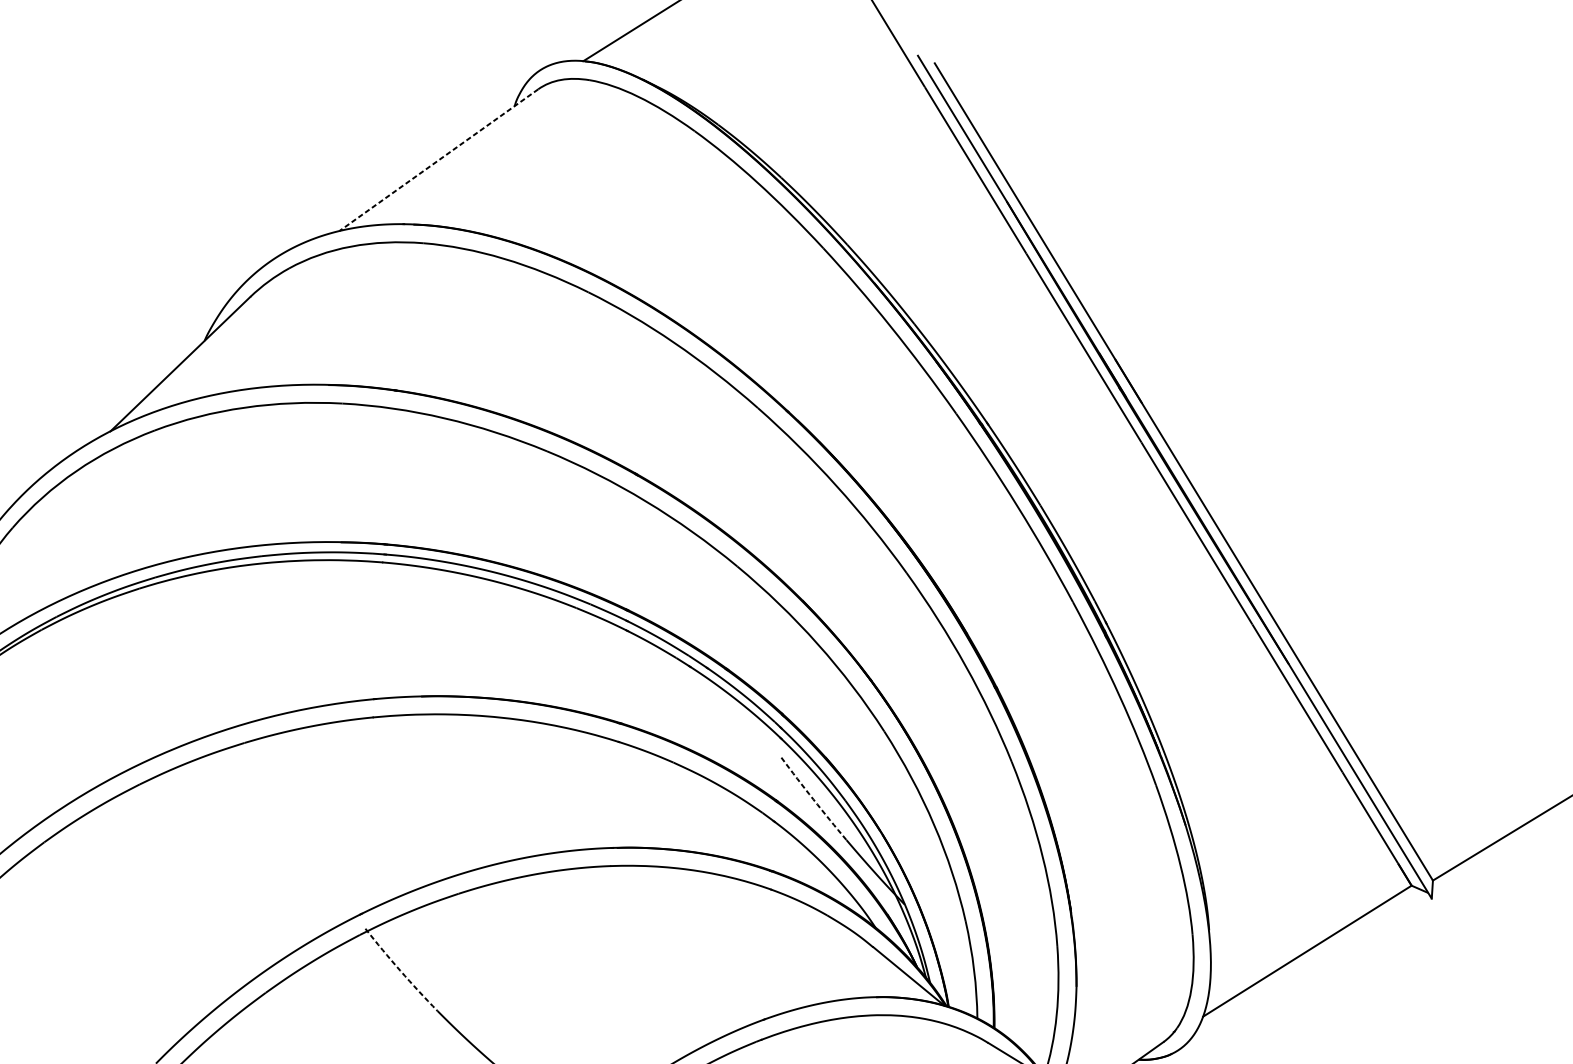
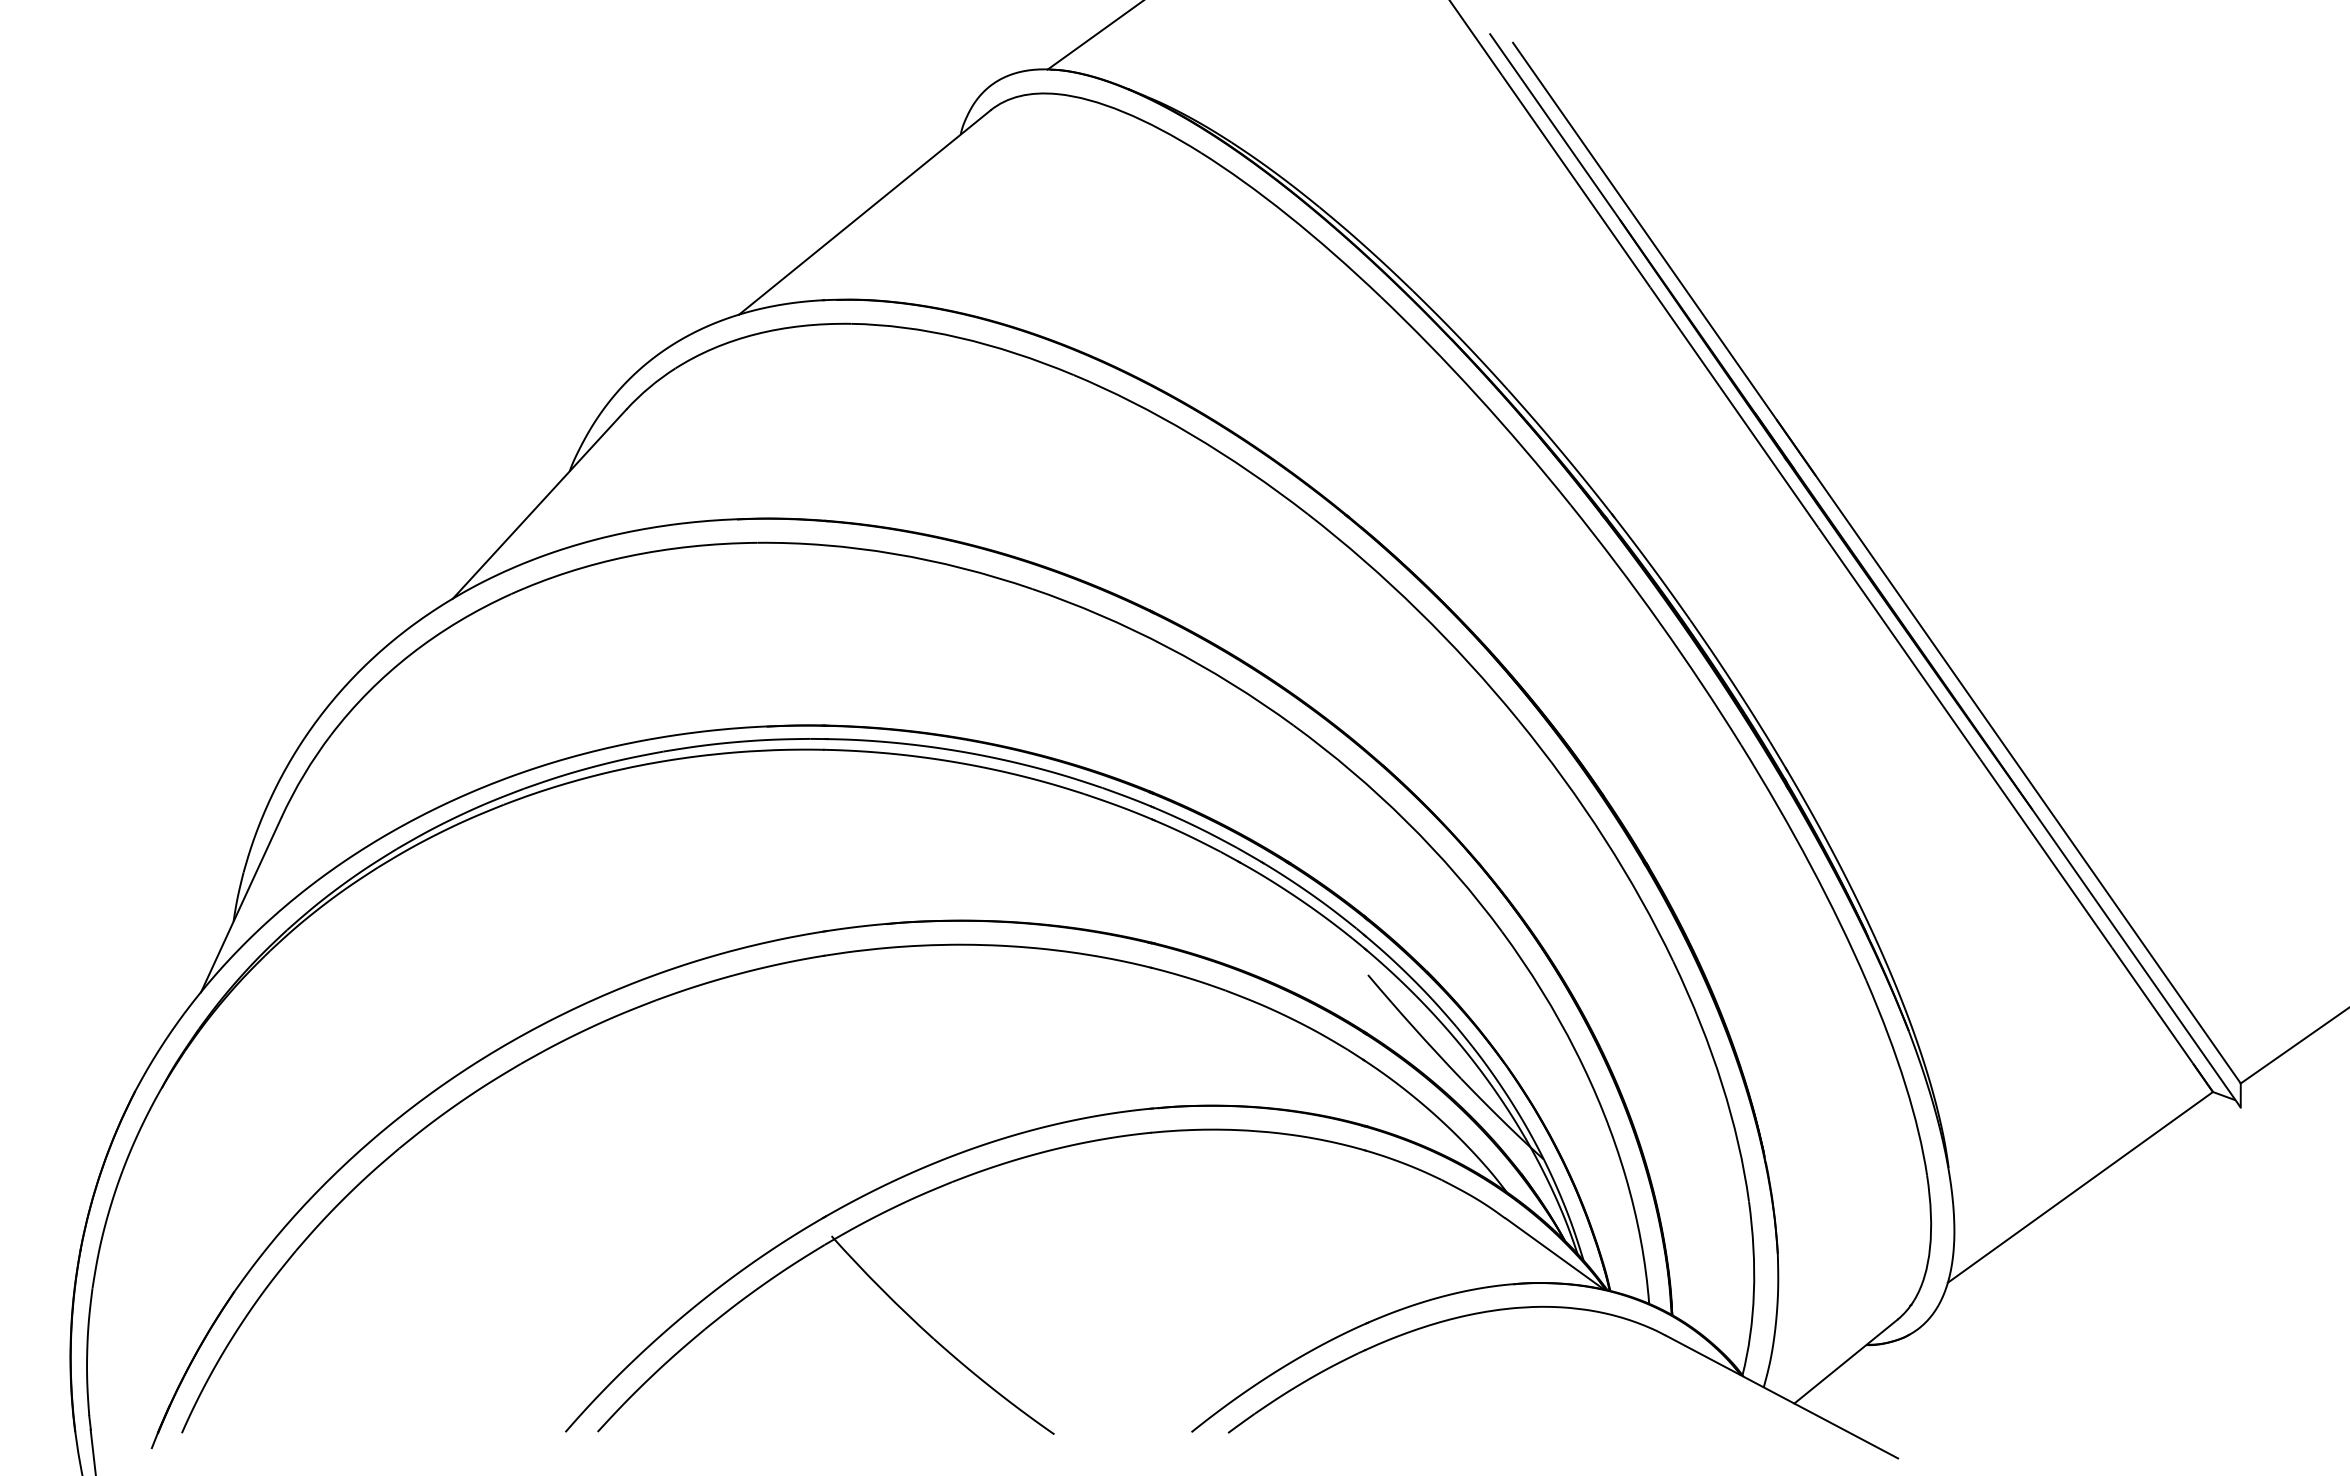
line: (438, 160) -> (864, 212), dashed -> solid
arc: (813, 799) -> (1413, 1027), dashed -> solid
arc: (400, 970) -> (881, 1288), dashed -> solid

